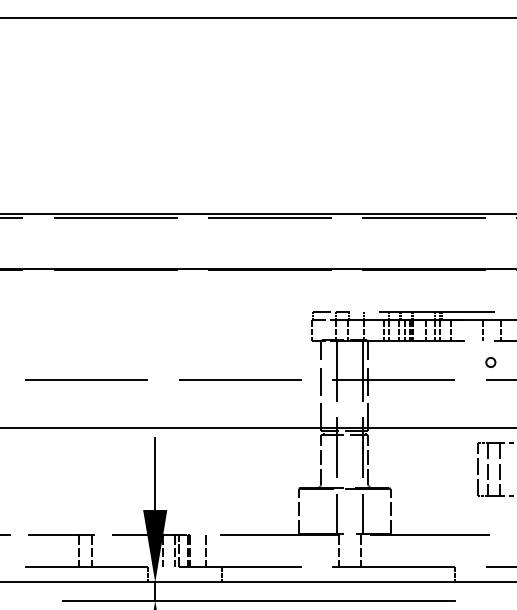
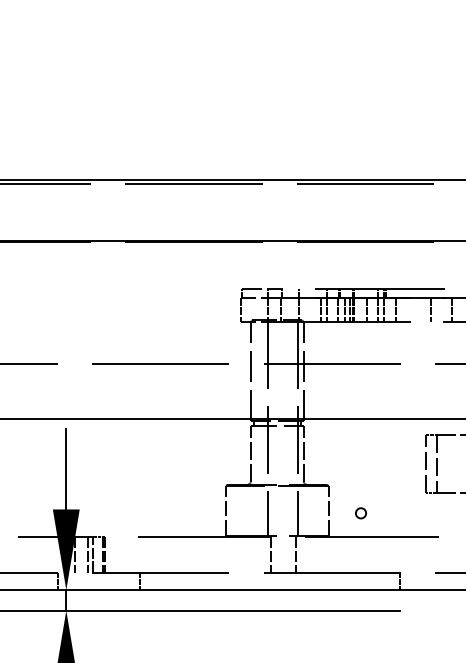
circle: (490, 362) -> (360, 513), moved
line: (499, 468) -> (449, 463), removed
line: (206, 550) -> (123, 554), removed

